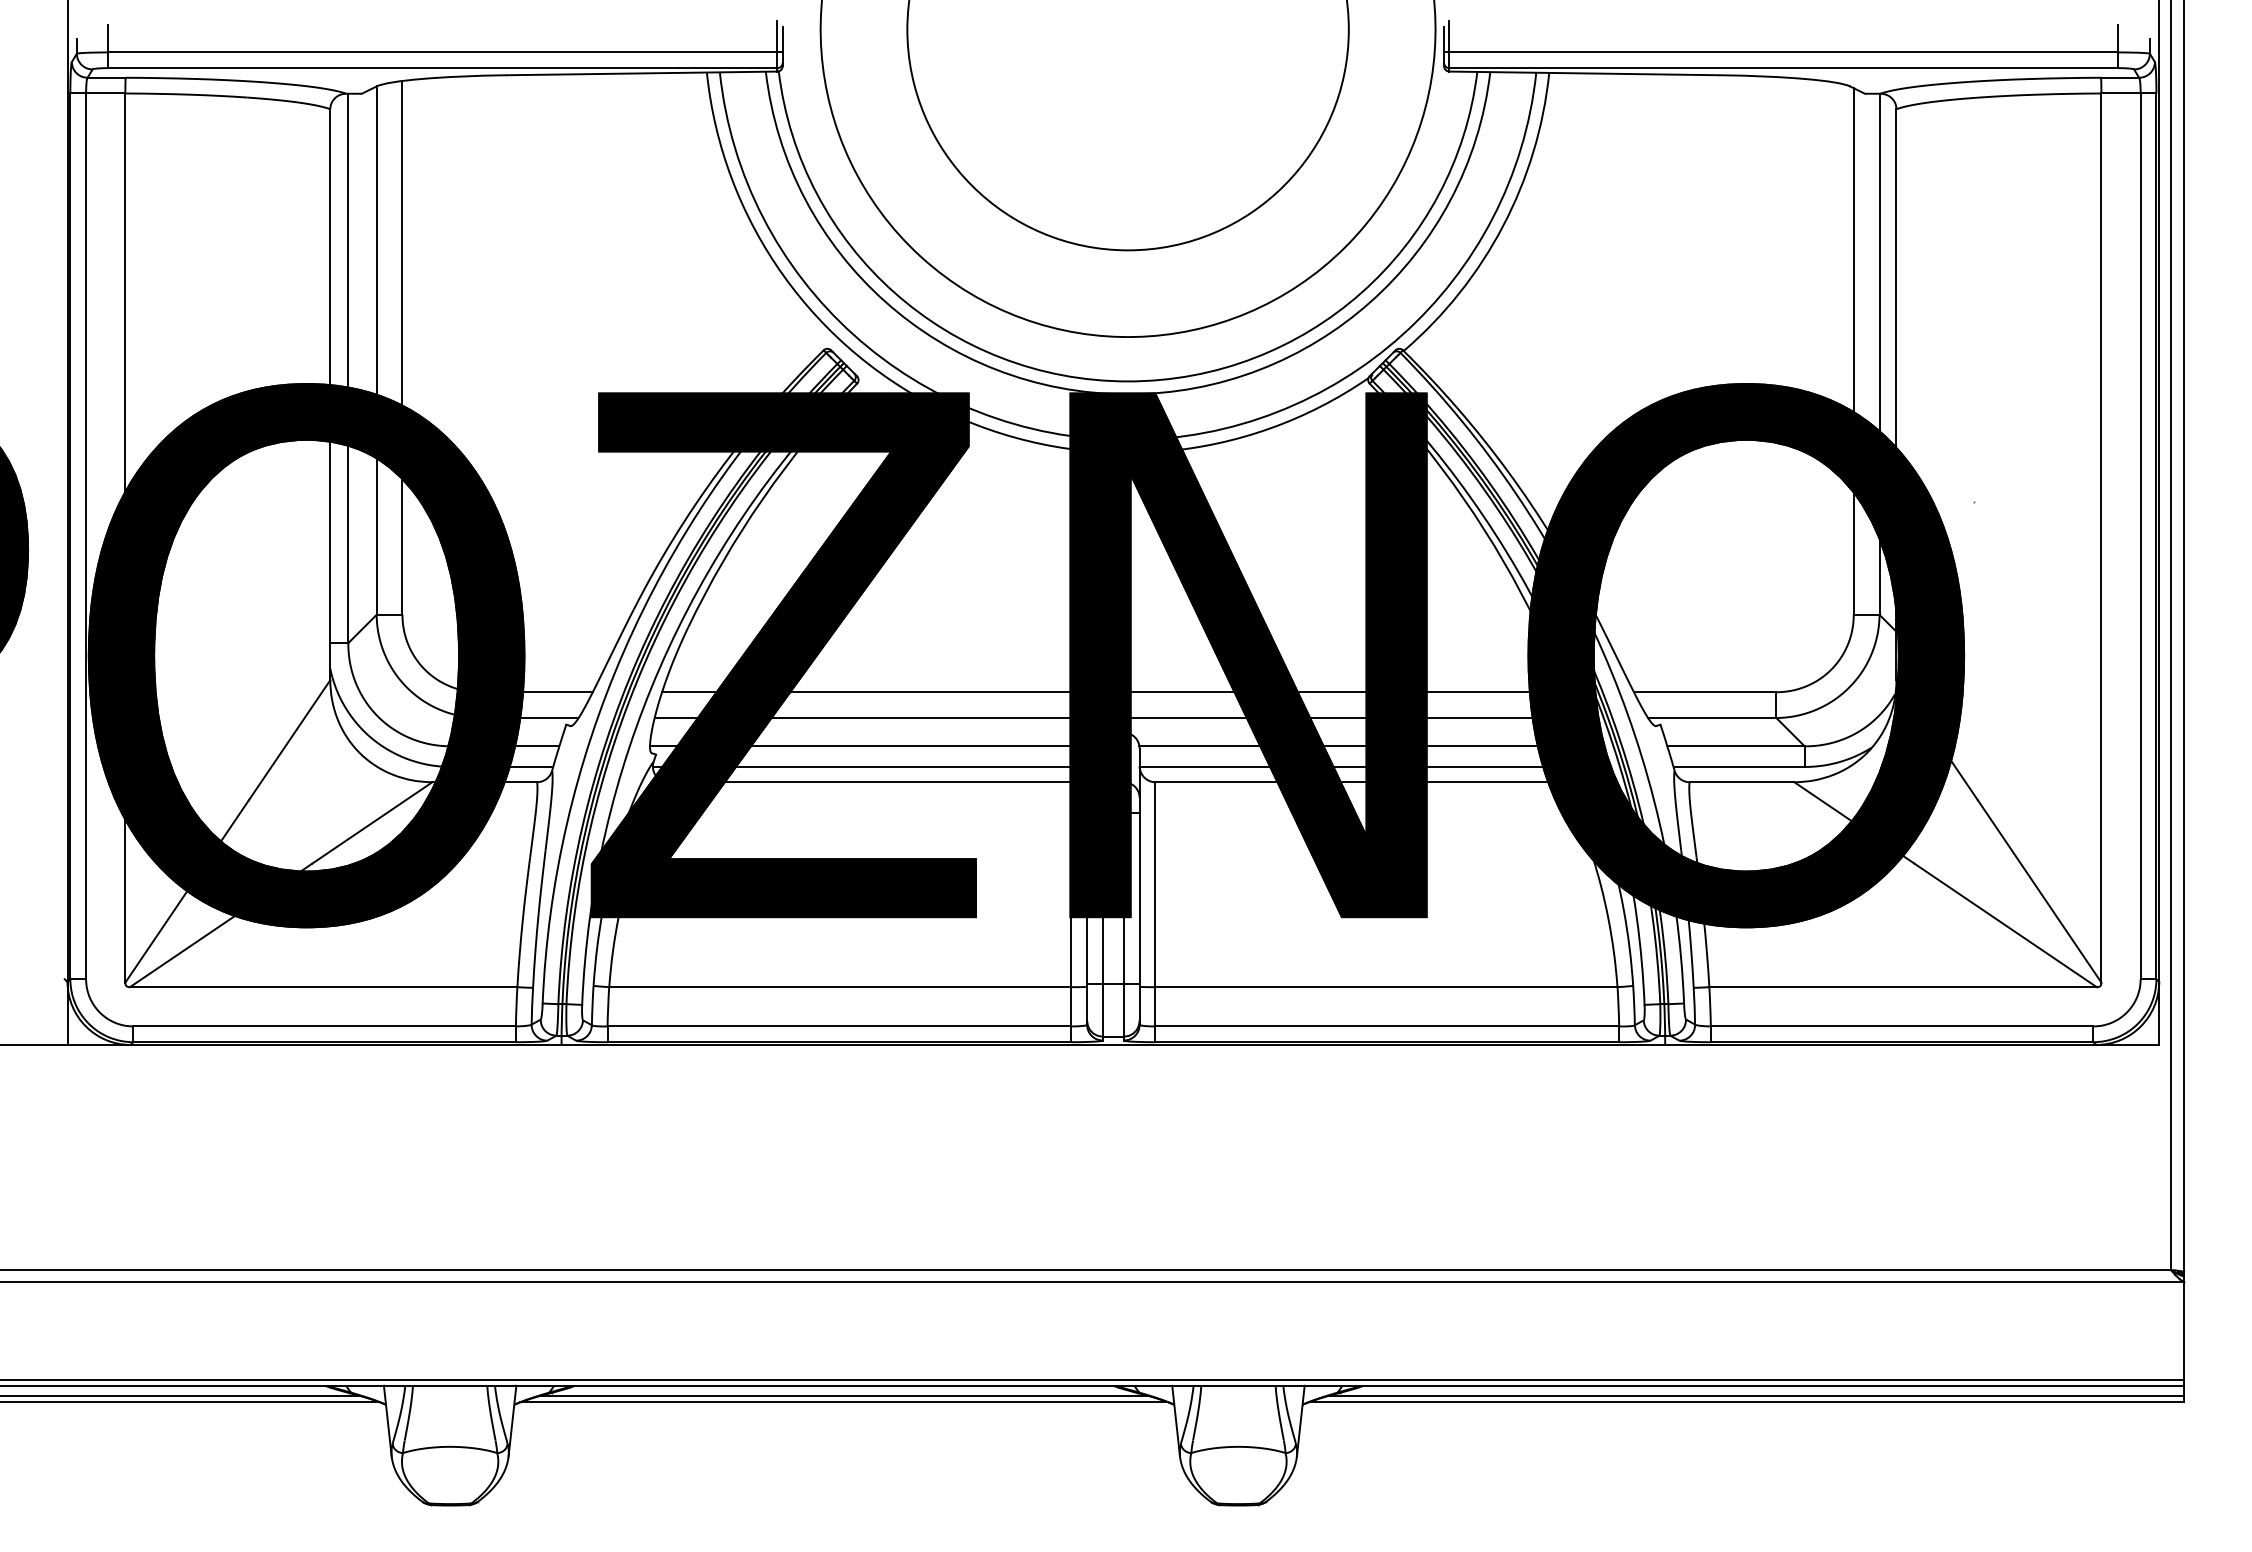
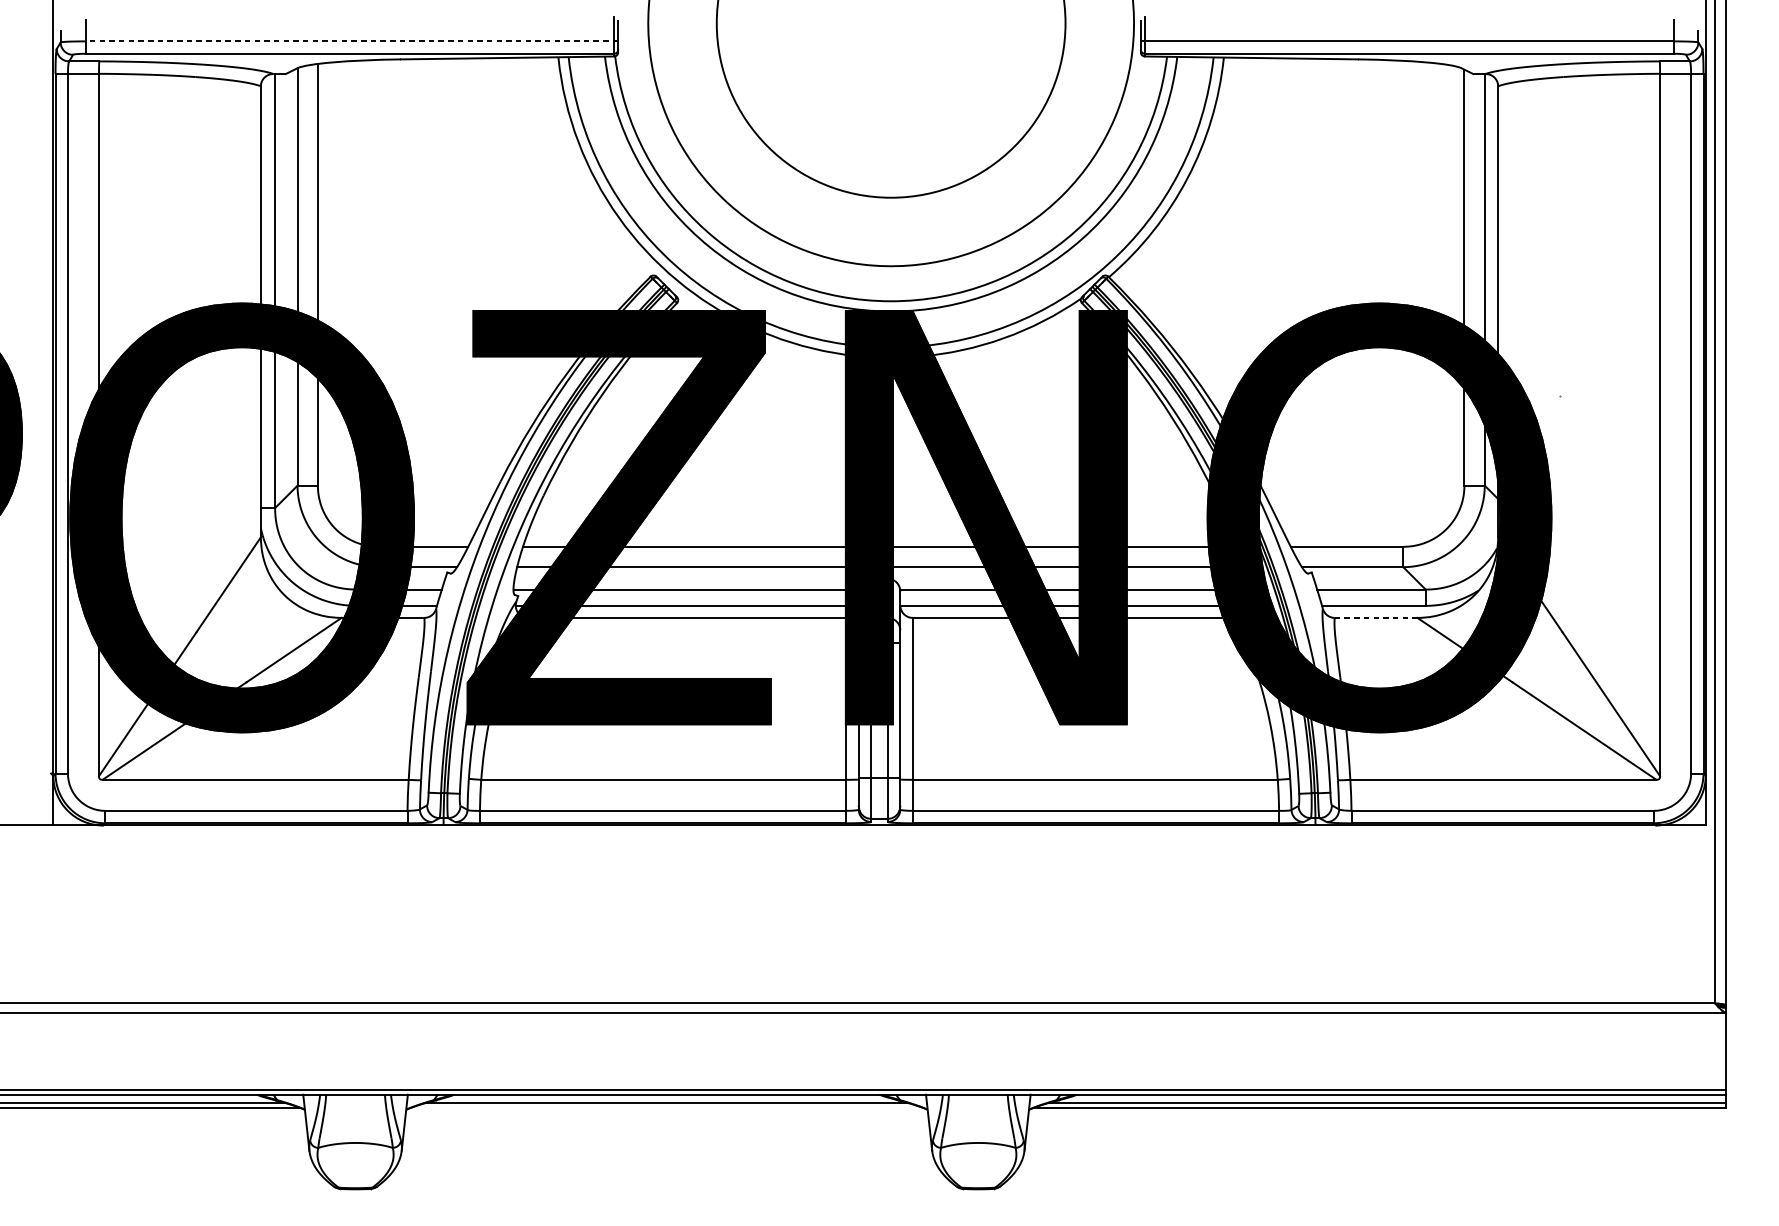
line: (445, 52) -> (351, 41), solid -> dashed
line: (1742, 782) -> (1376, 618), solid -> dashed
line: (844, 1402) -> (667, 1107), removed

